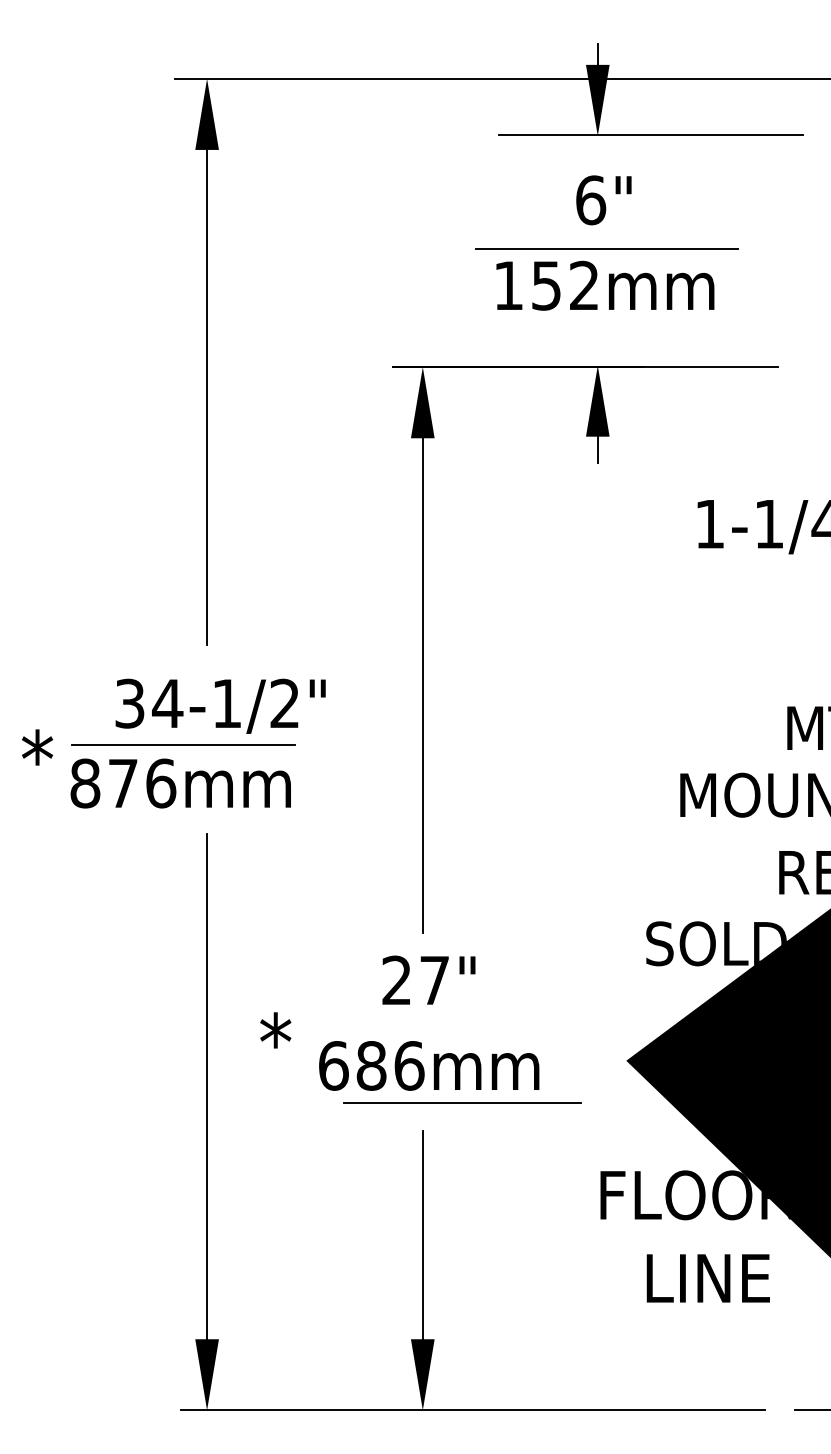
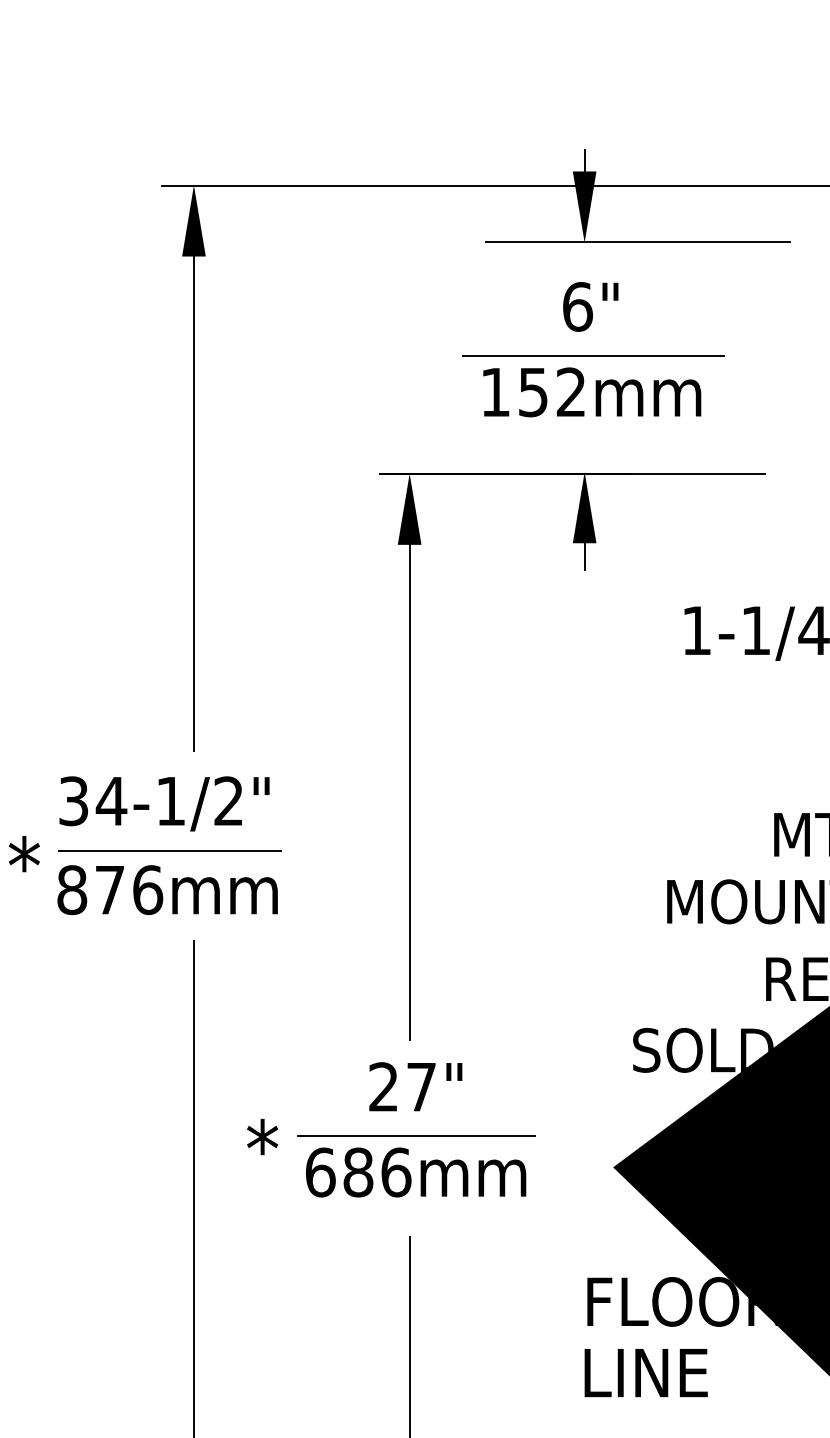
text: (220, 705) -> (164, 803), moved
line: (462, 1102) -> (417, 1136), moved
text: (707, 1278) -> (645, 1373), moved

